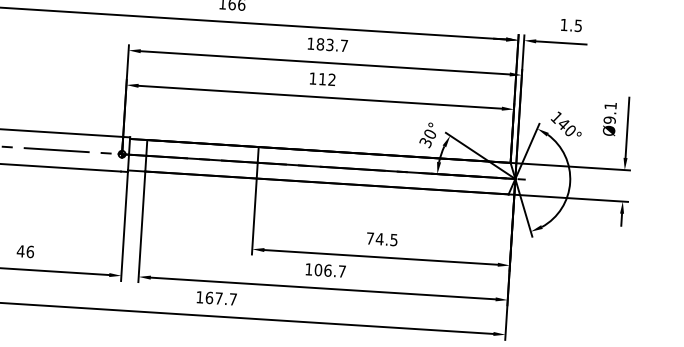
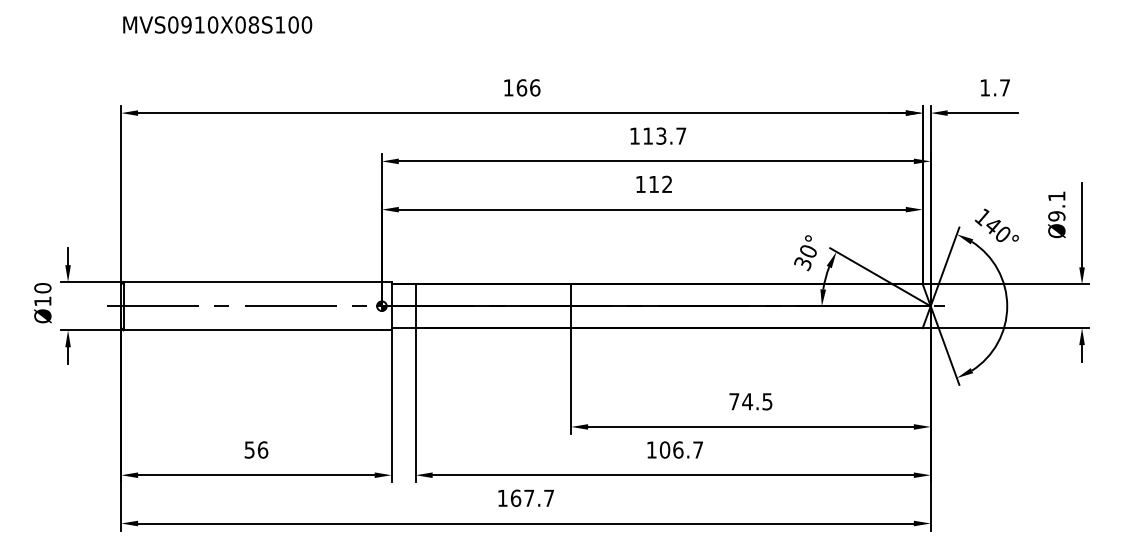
text: (578, 25) -> (1004, 87), 1.5 -> 1.7
text: (320, 43) -> (648, 135), 183.7 -> 113.7
text: (20, 250) -> (249, 449), 46 -> 56

